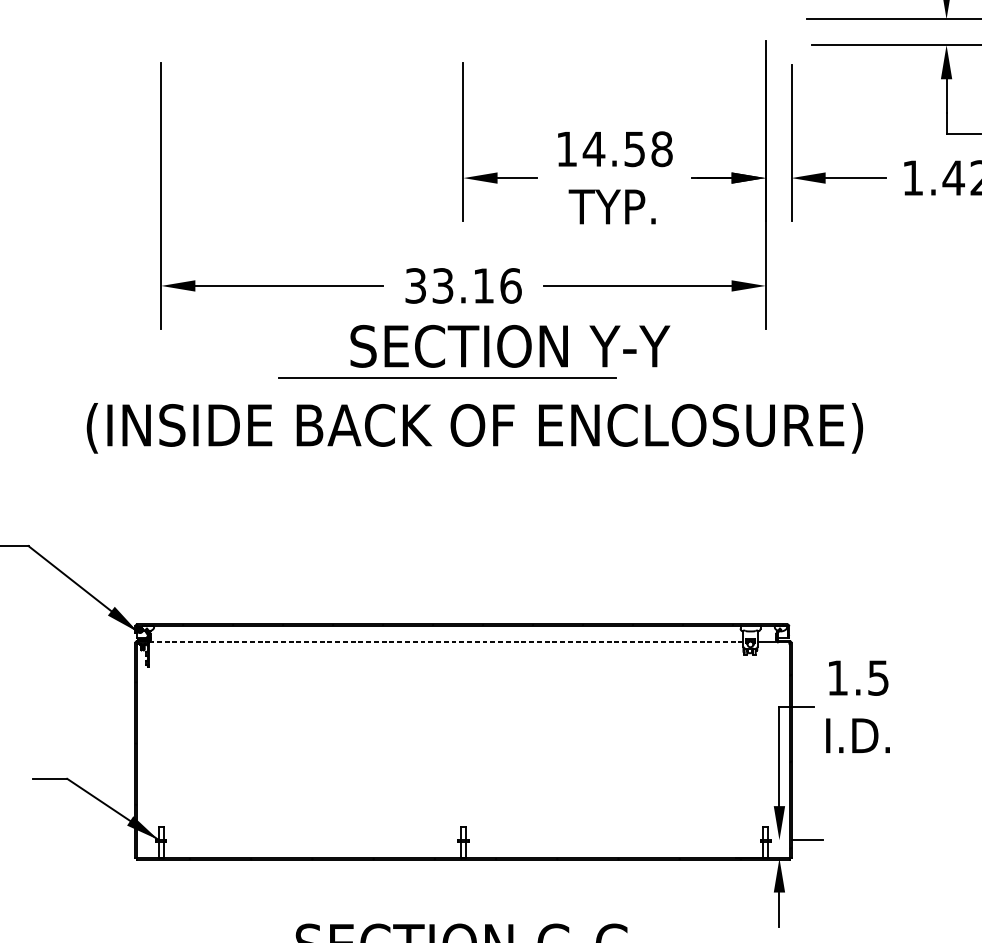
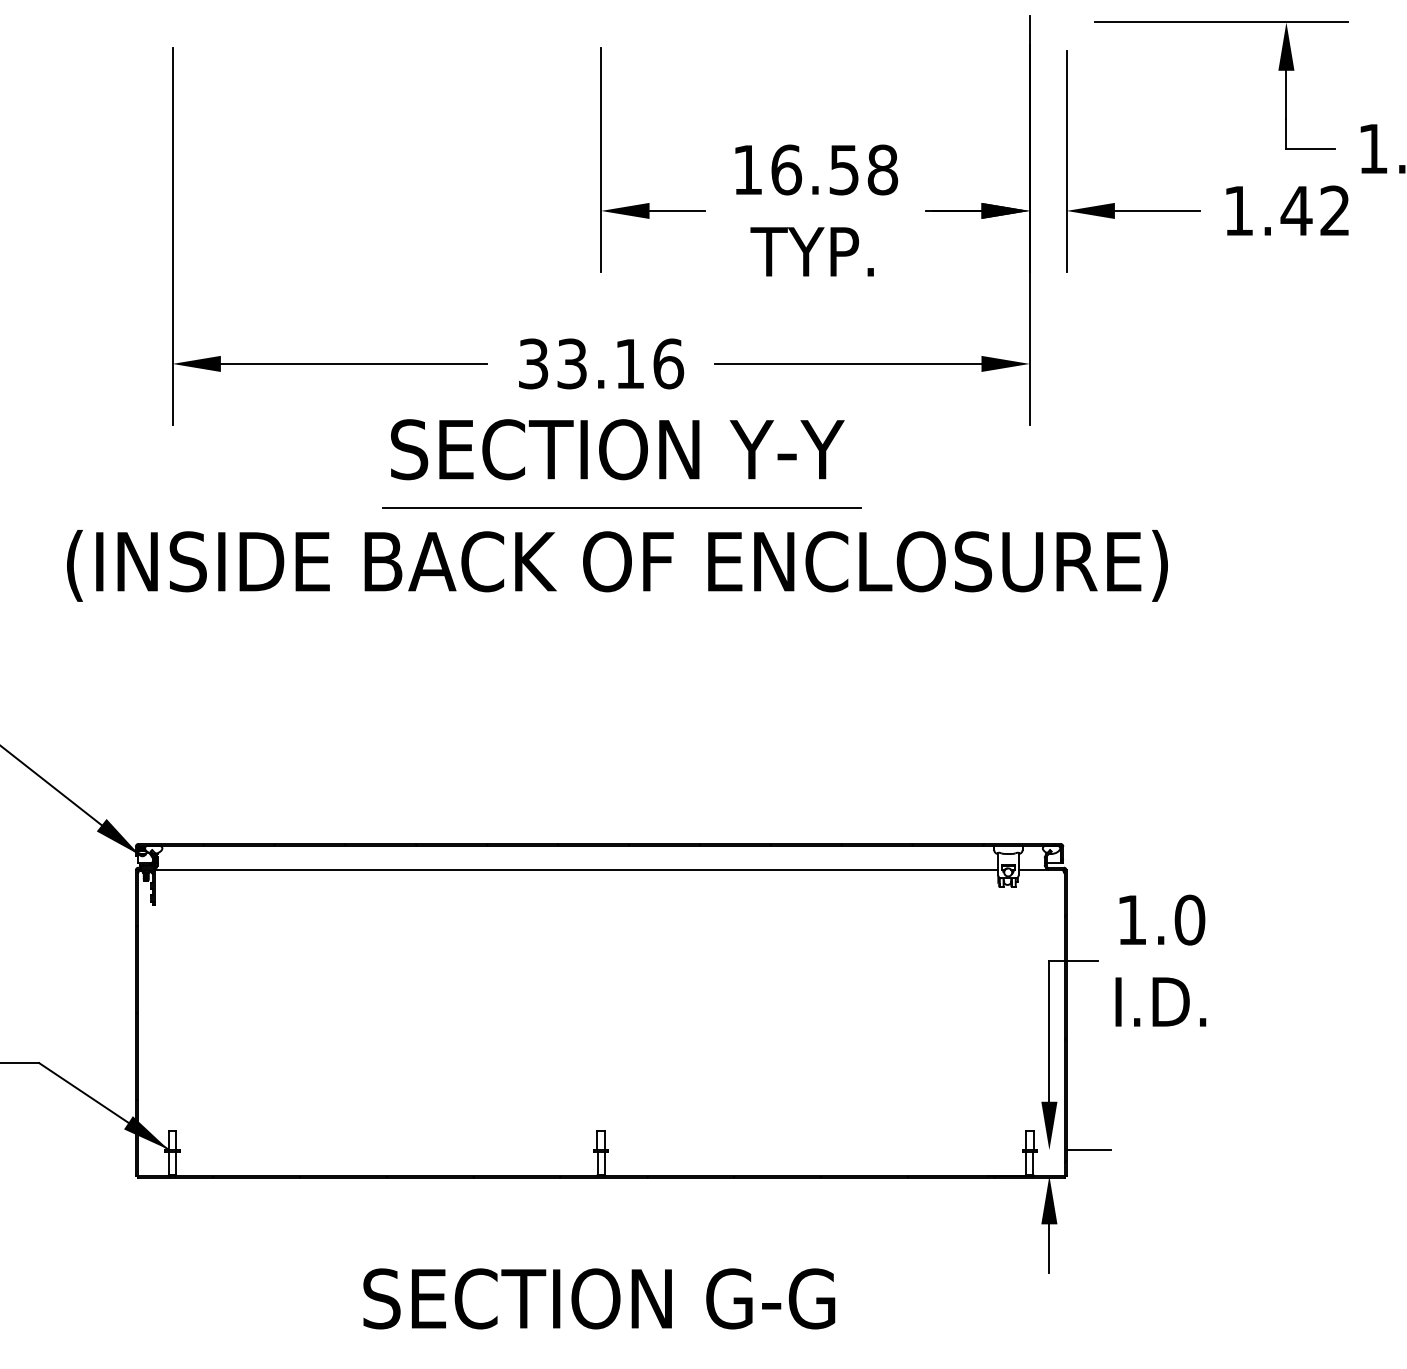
text: (594, 148) -> (786, 169), 14.58 -> 16.58
text: (510, 346) -> (617, 449), moved
line: (447, 377) -> (621, 507), moved
line: (446, 642) -> (576, 869), dashed -> solid
text: (878, 677) -> (1189, 919), 1.5 -> 1.0

